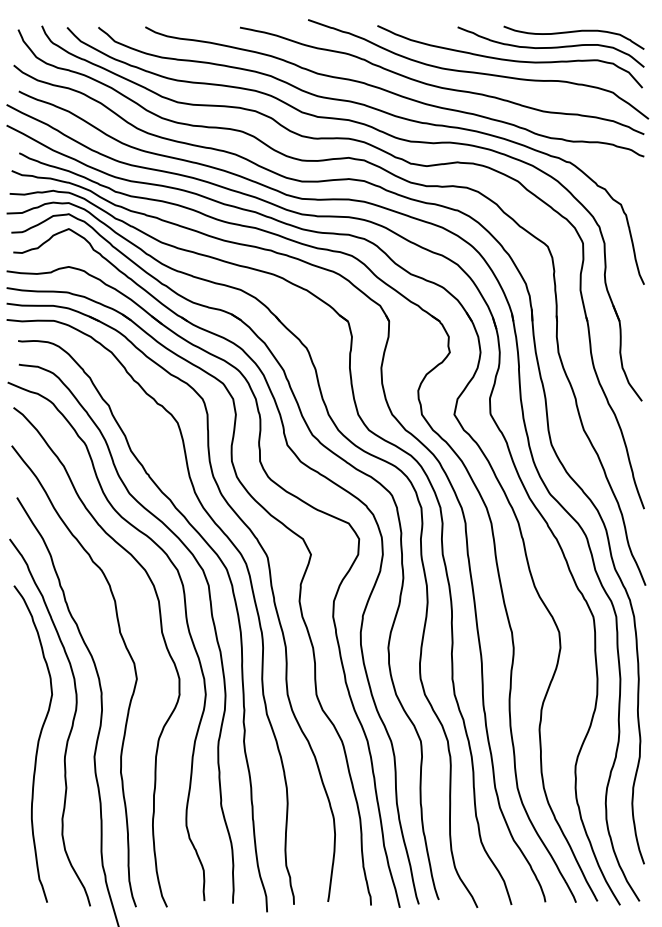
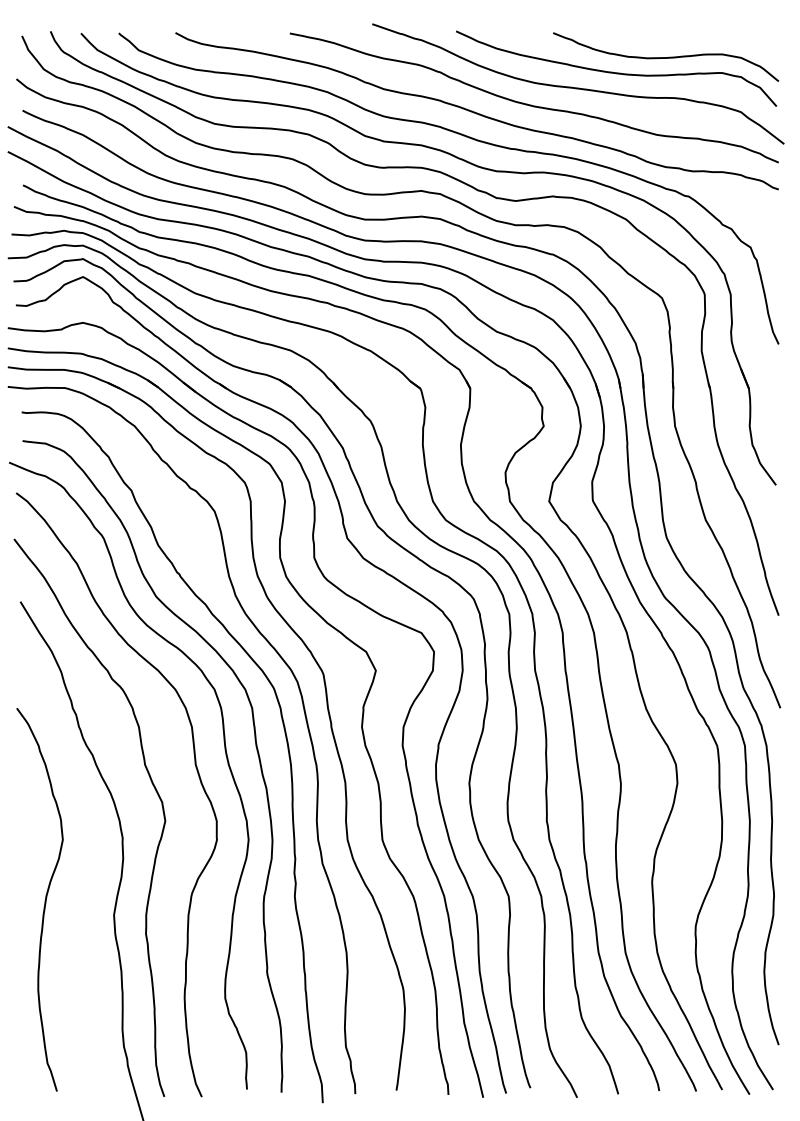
curve: (573, 32) -> (693, 39), removed
curve: (70, 728) -> (85, 880), removed

